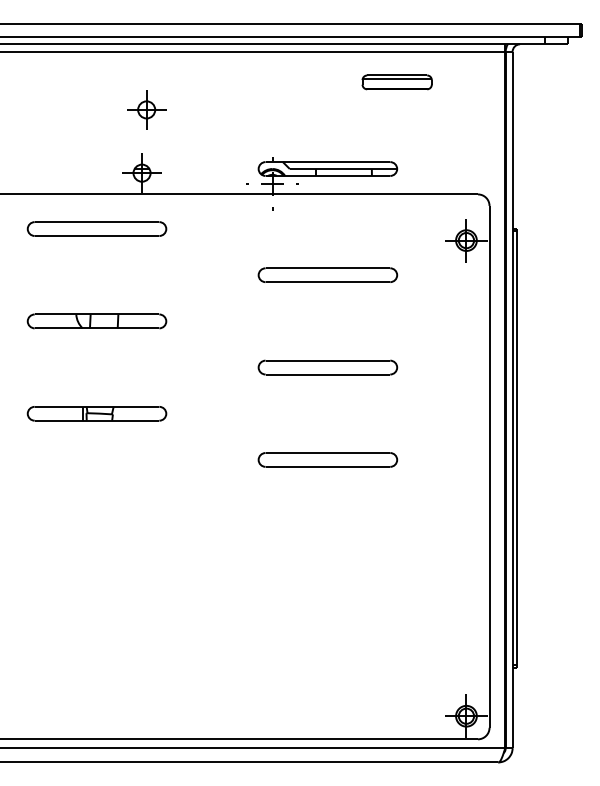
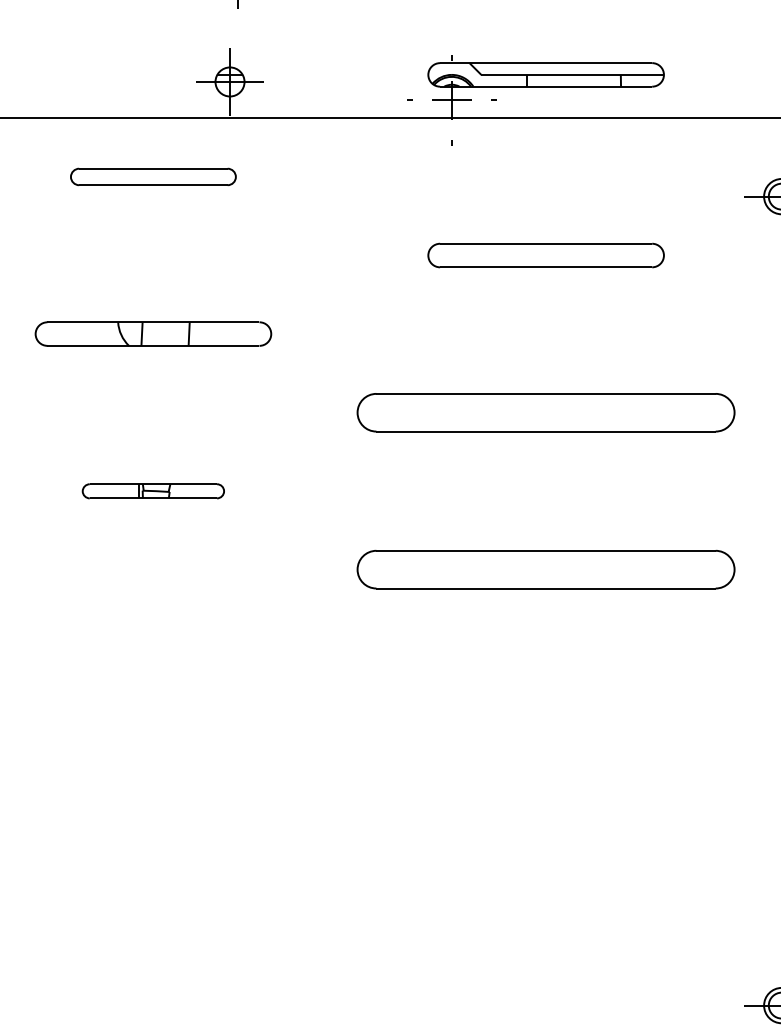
part: (96, 228) -> (152, 176), size x0.7
part: (327, 367) -> (545, 412), size x1.6
part: (96, 413) -> (152, 490), size x0.6
part: (327, 459) -> (545, 568), size x1.6

